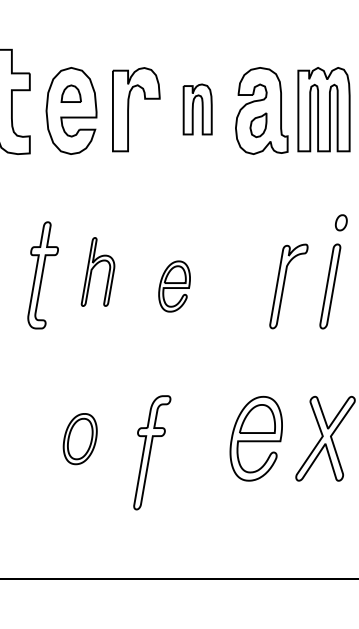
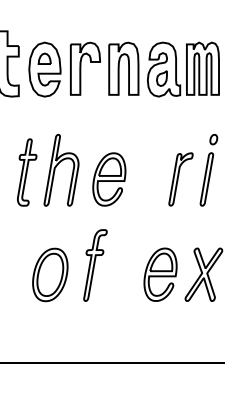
part: (197, 109) -> (123, 68), size x1.67
part: (98, 272) -> (61, 170), size x1.67
part: (174, 286) -> (109, 179), size x1.67
part: (80, 438) -> (50, 274), size x1.67
part: (152, 452) -> (95, 265), moved

